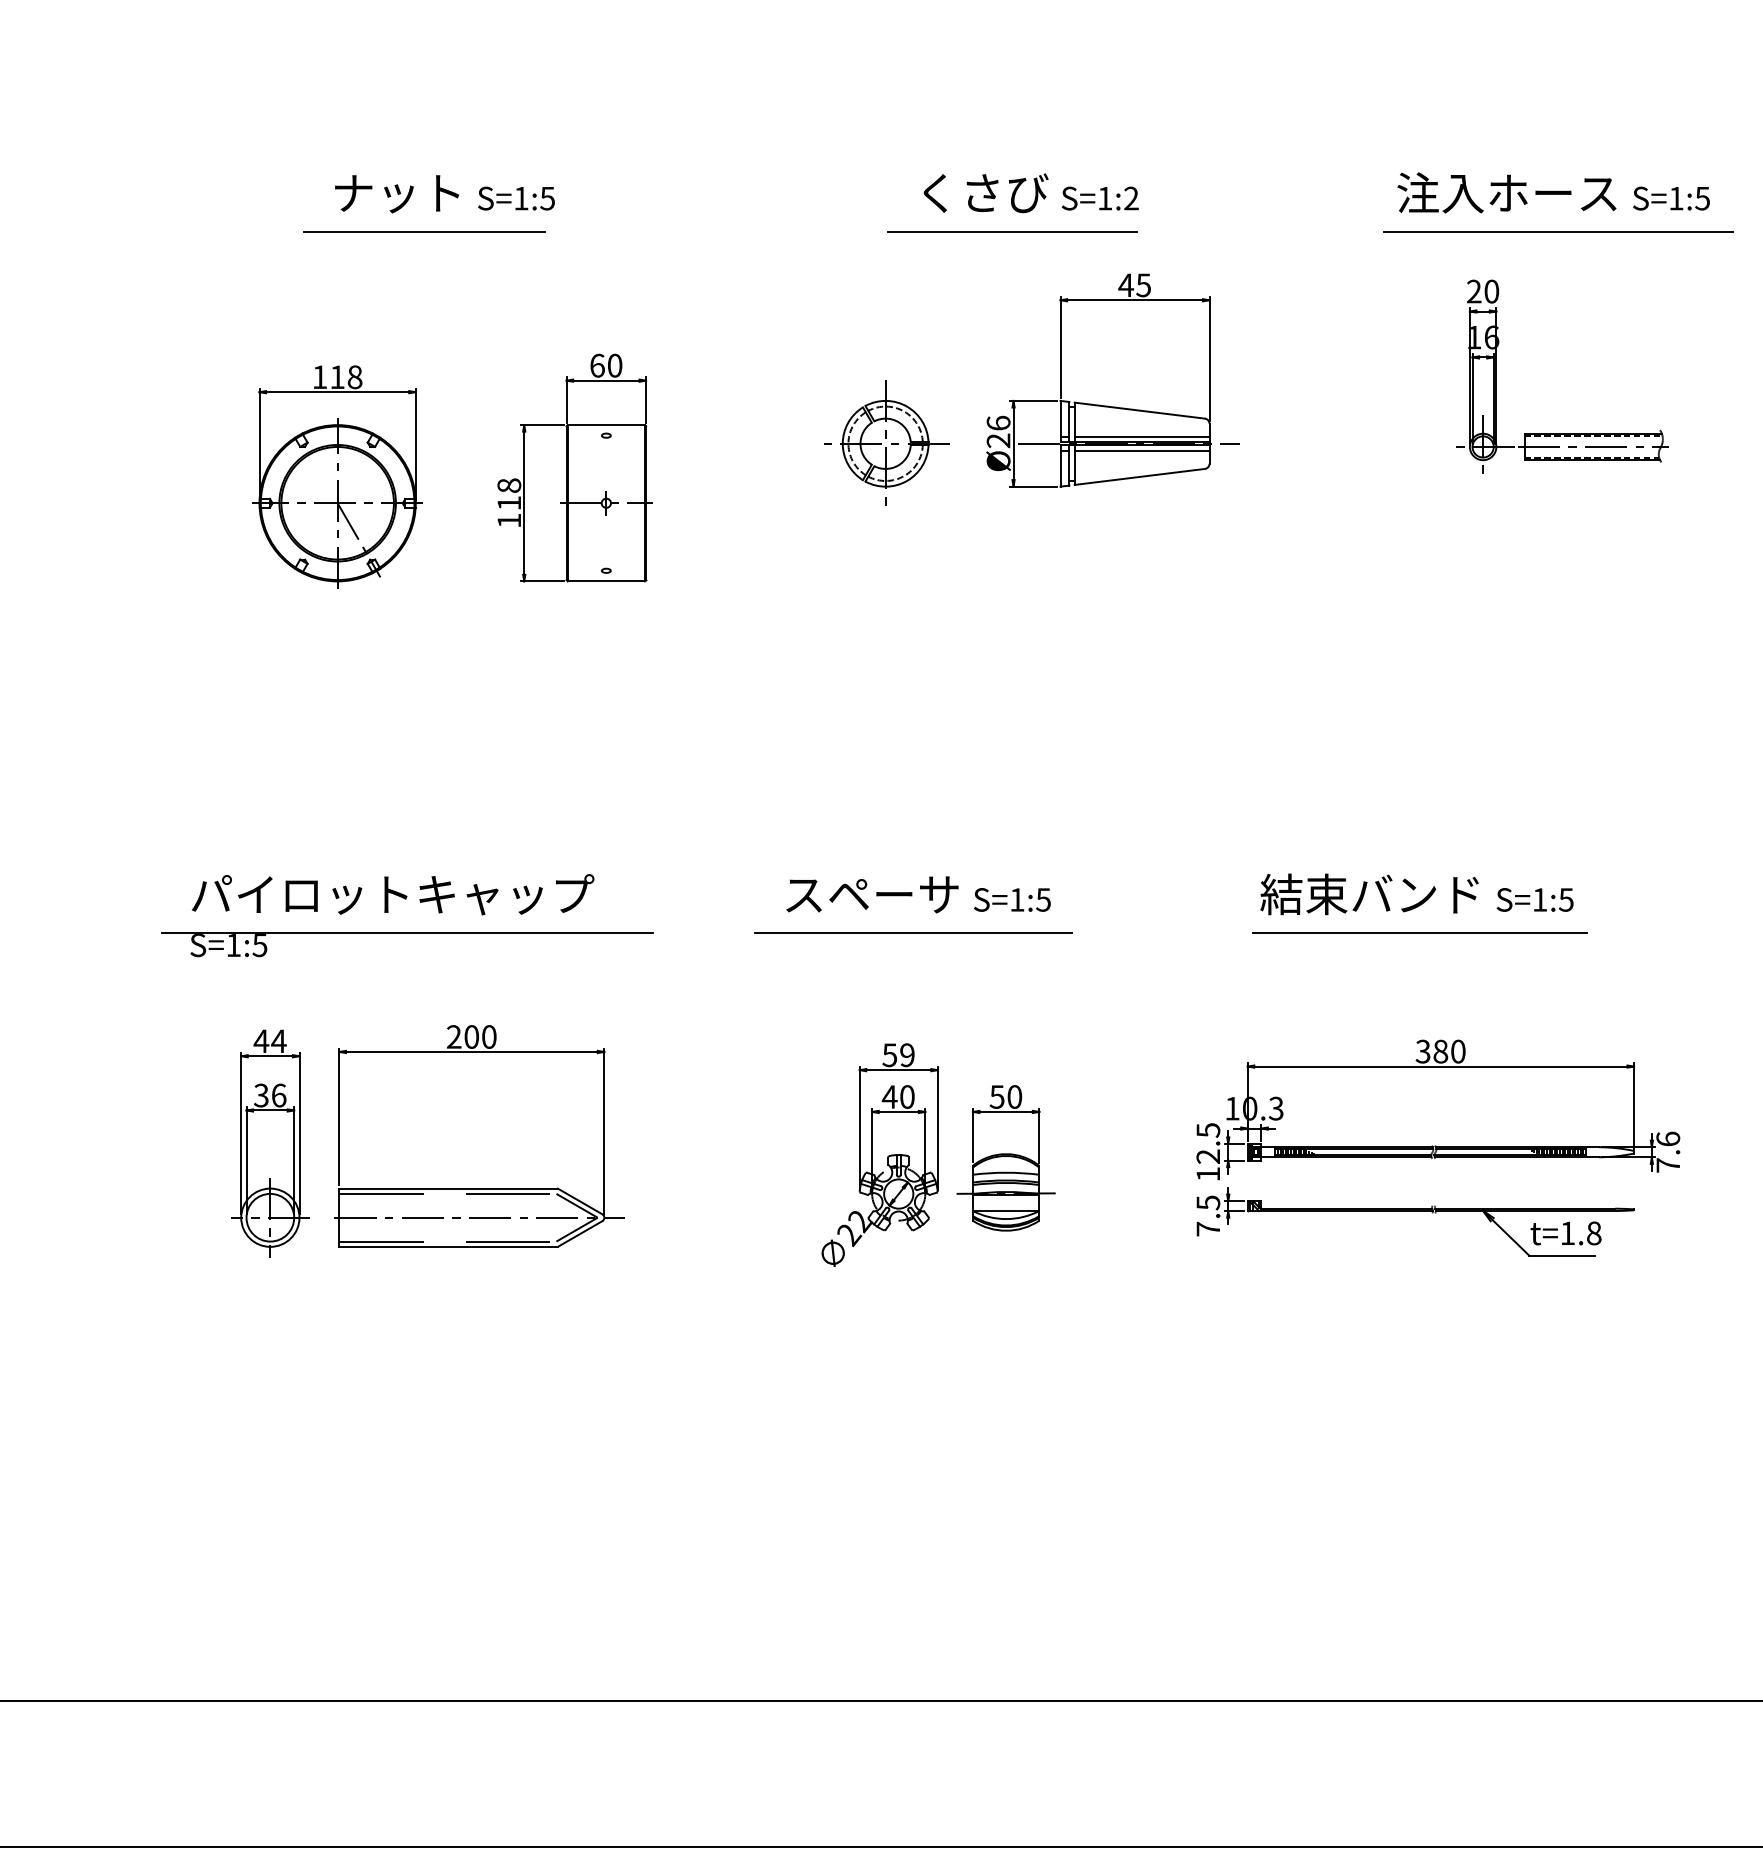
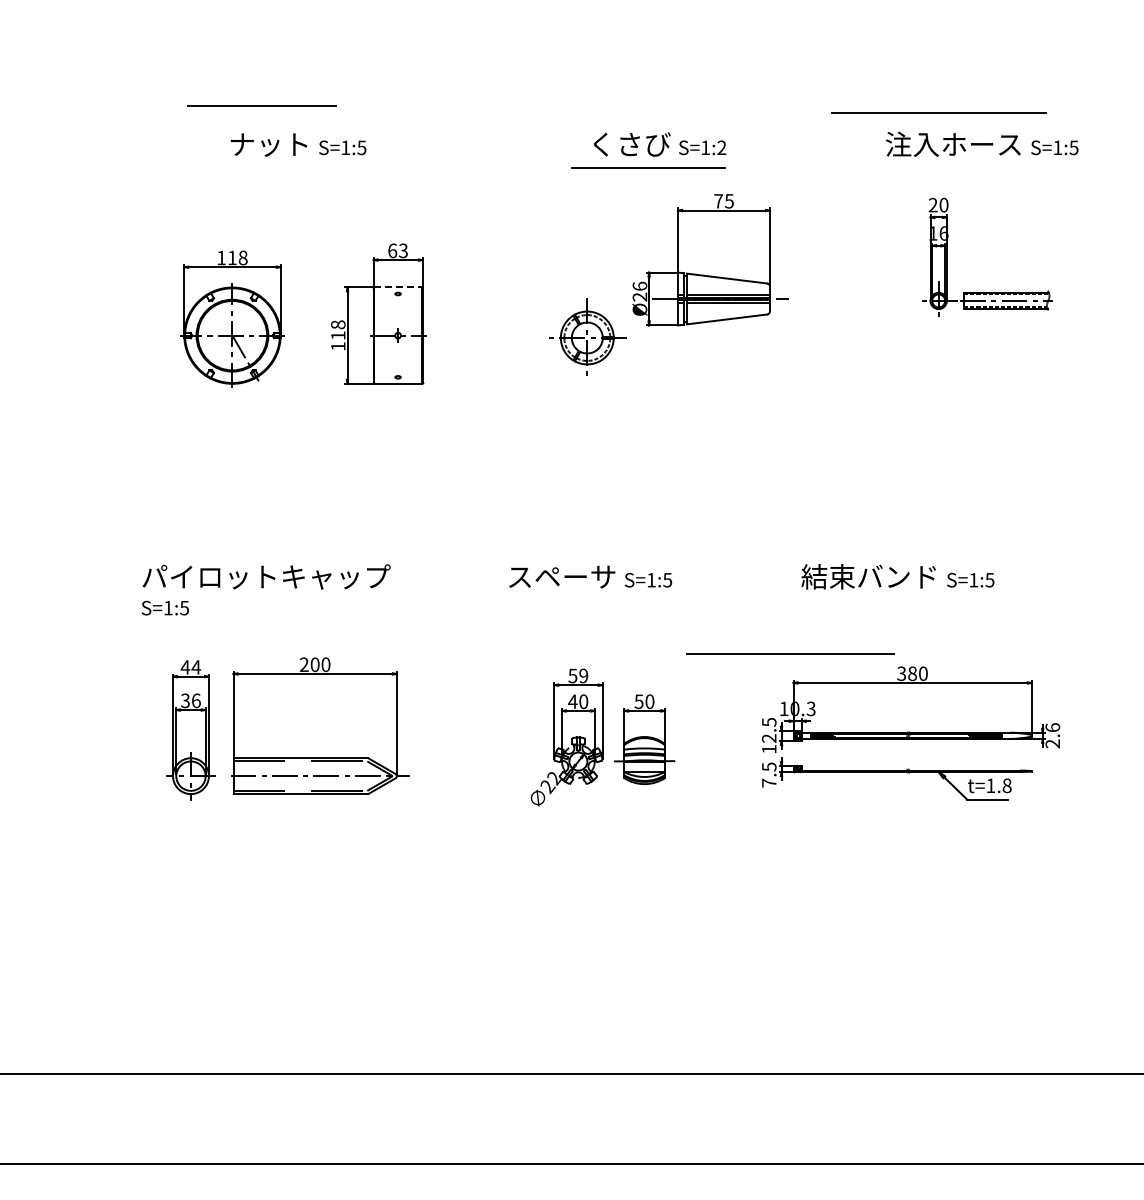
line: (423, 230) -> (261, 105), moved
line: (1557, 230) -> (938, 112), moved
text: (1126, 285) -> (718, 201), 45 -> 75
text: (613, 365) -> (402, 250), 60 -> 63
line: (606, 425) -> (398, 287), solid -> dashed
part: (885, 441) -> (587, 336), moved
line: (407, 932) -> (275, 600), removed
line: (911, 932) -> (586, 600), removed
line: (1419, 932) -> (790, 653), moved
text: (1667, 1164) -> (1052, 743), 7.6 -> 2.6

